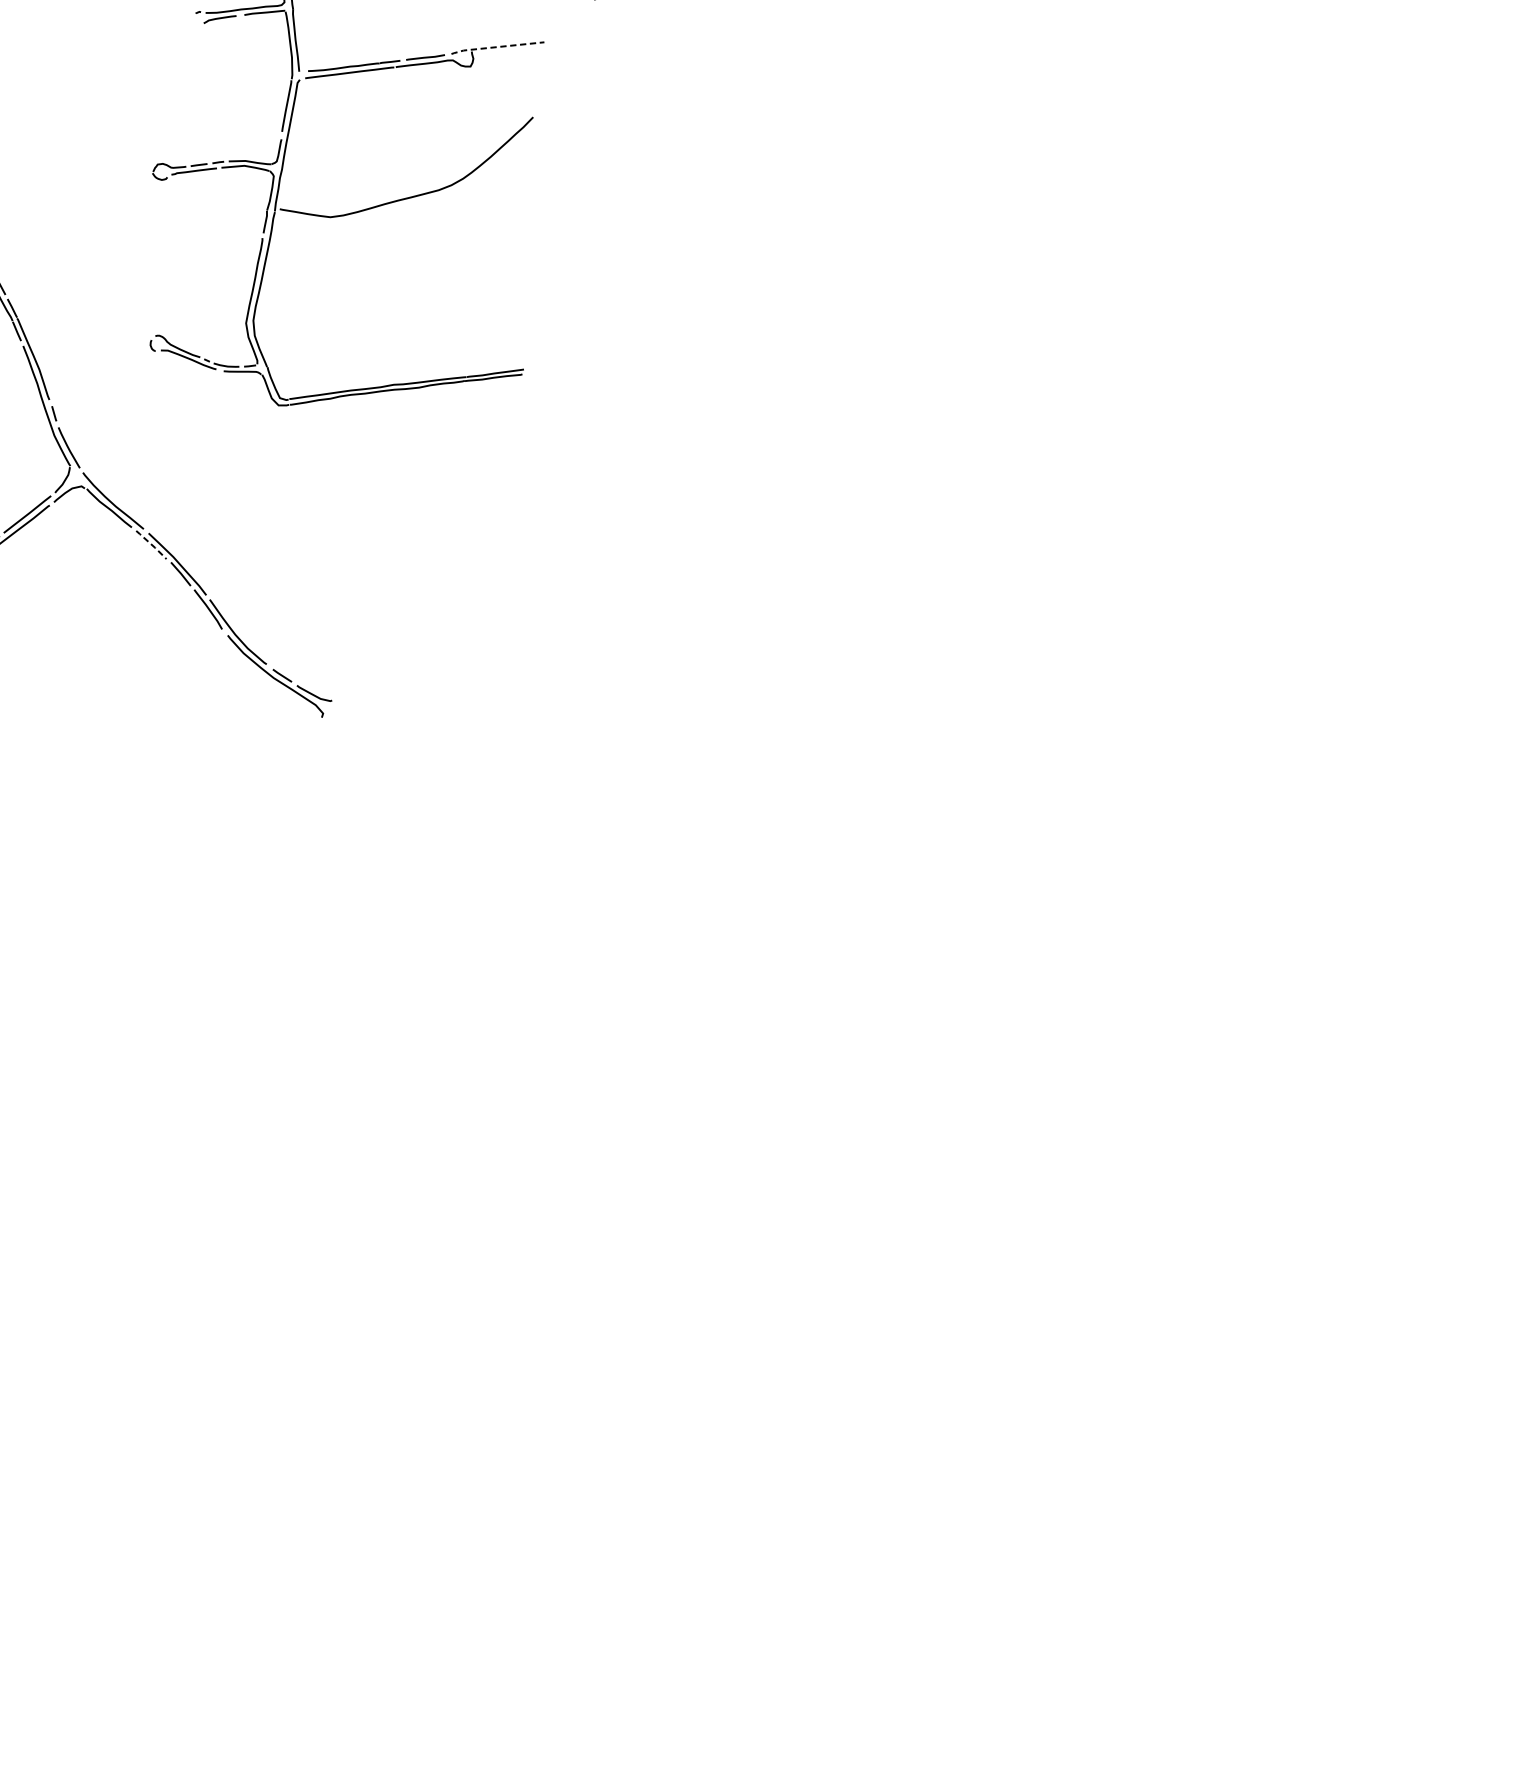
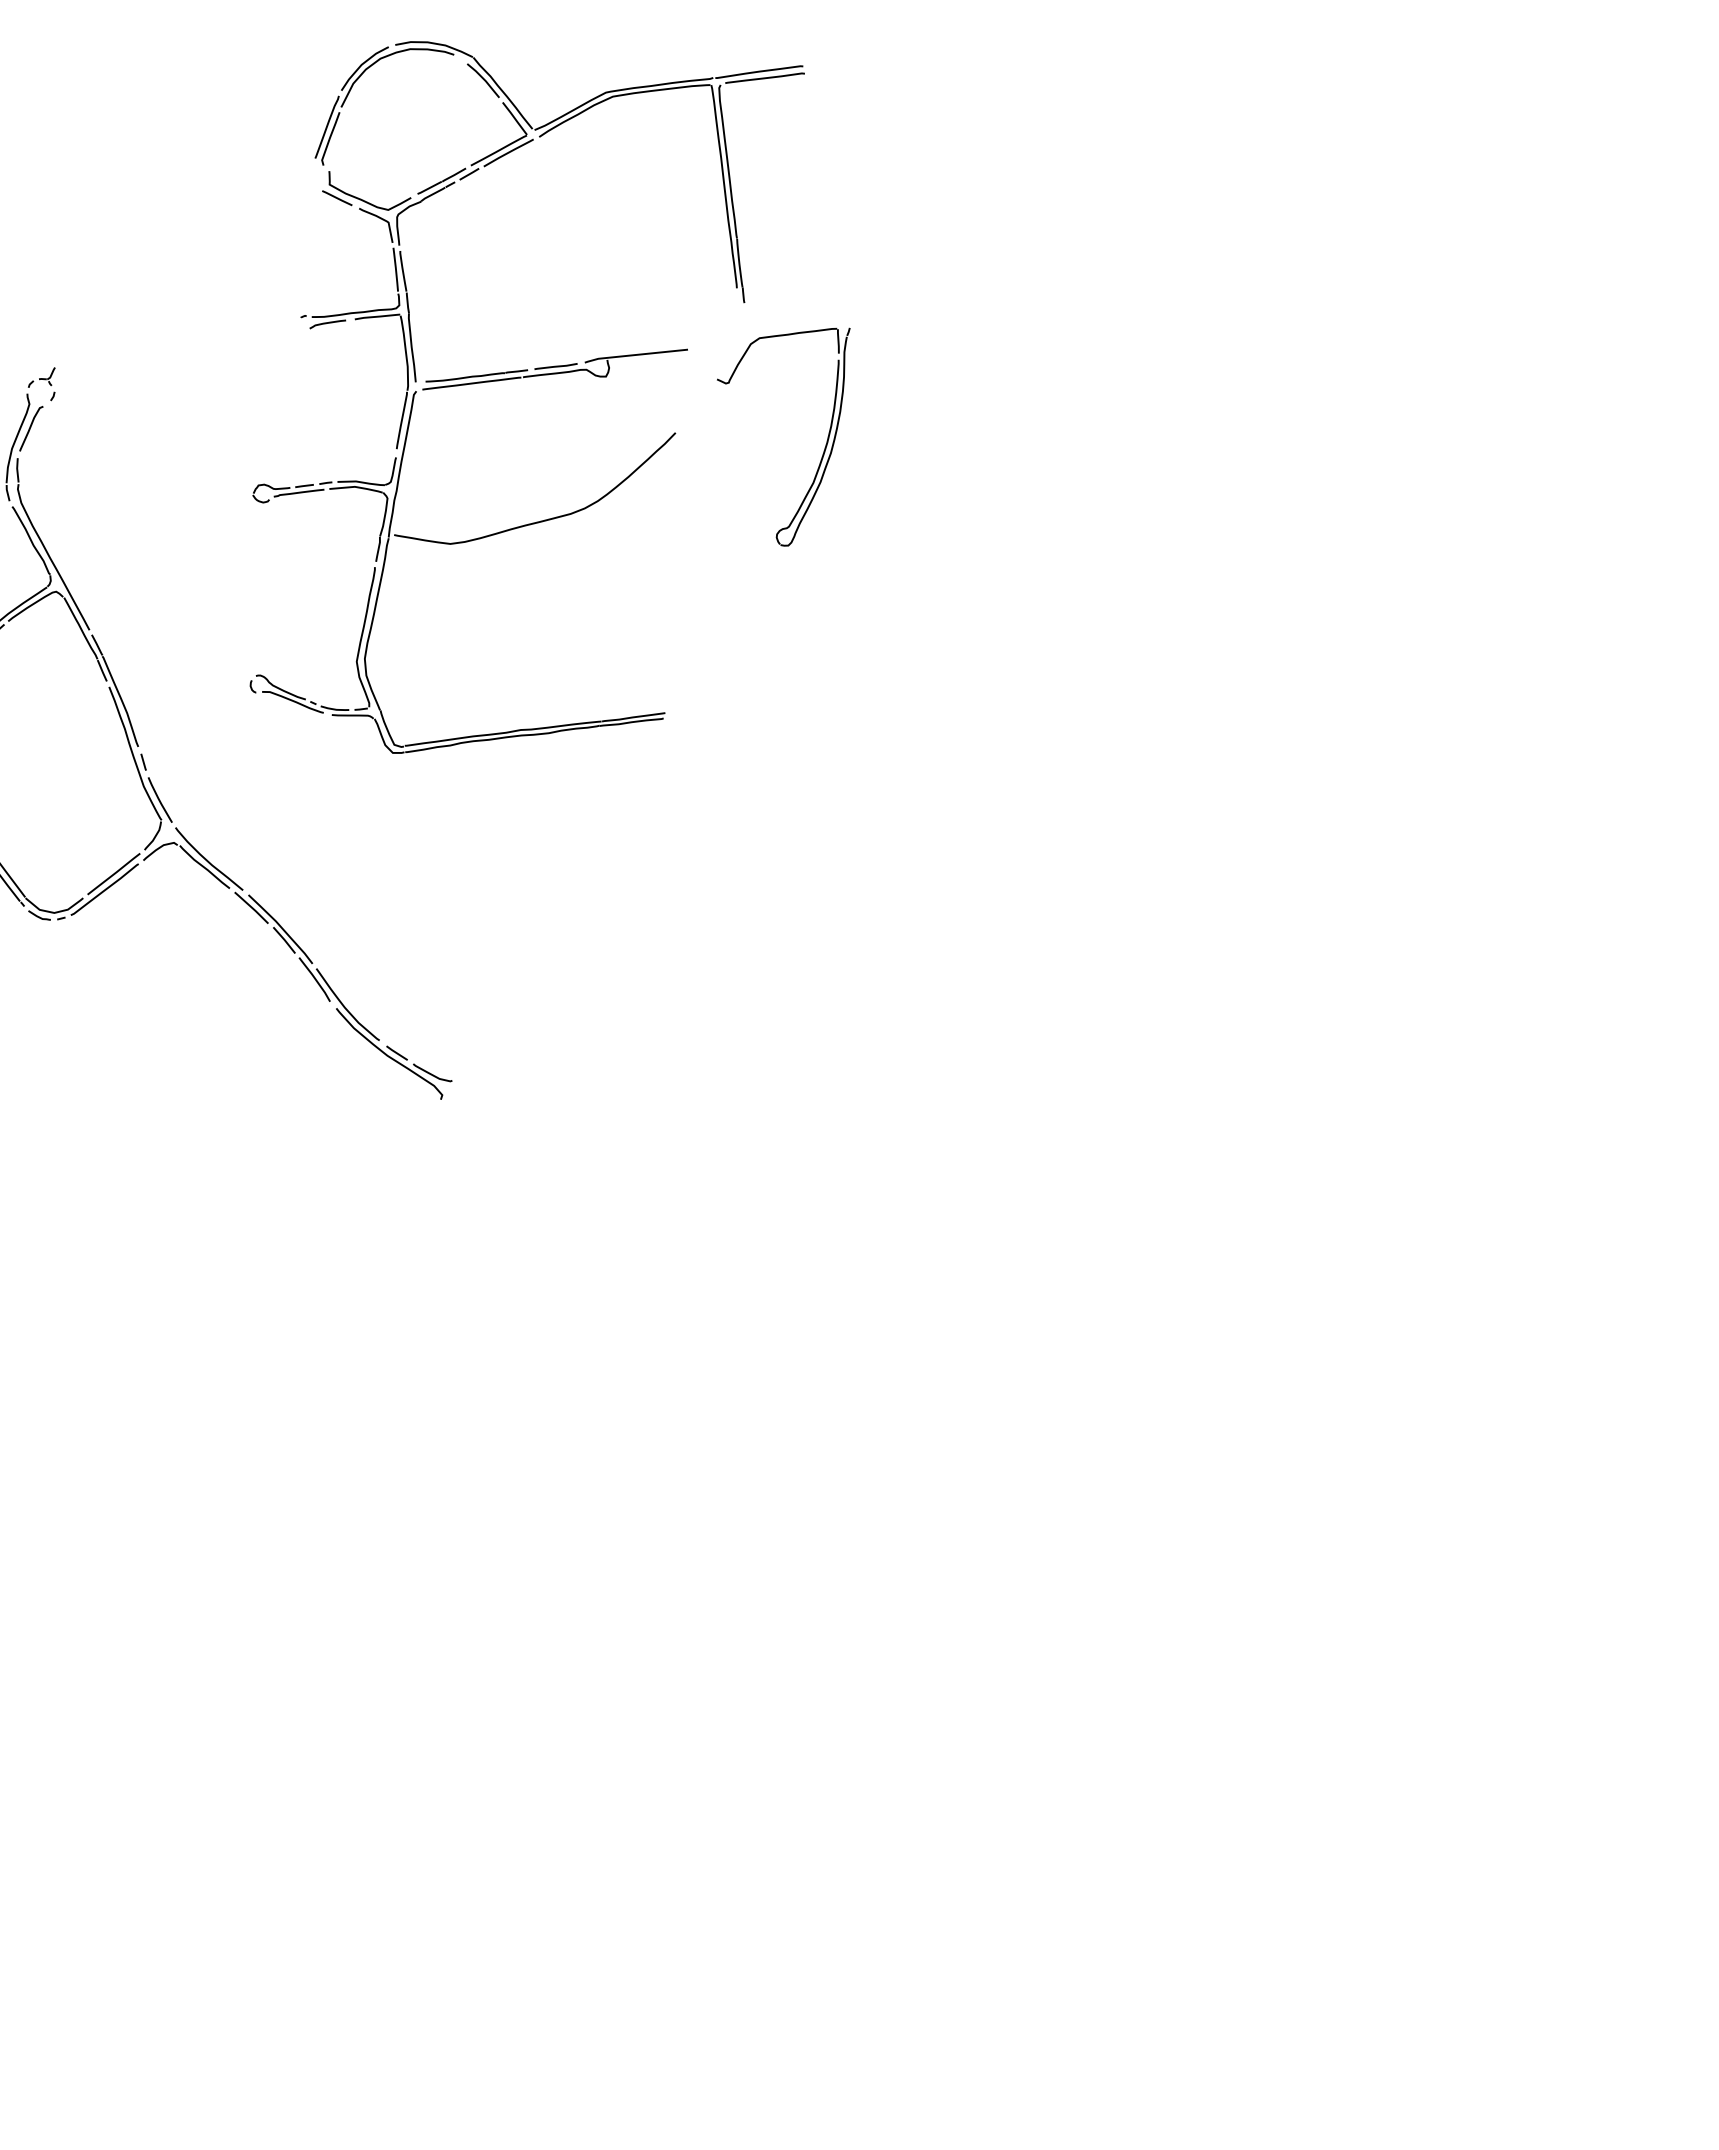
line: (496, 47) -> (634, 355), dashed -> solid
part: (666, 133) -> (823, 450), added
line: (152, 544) -> (252, 907), dashed -> solid

